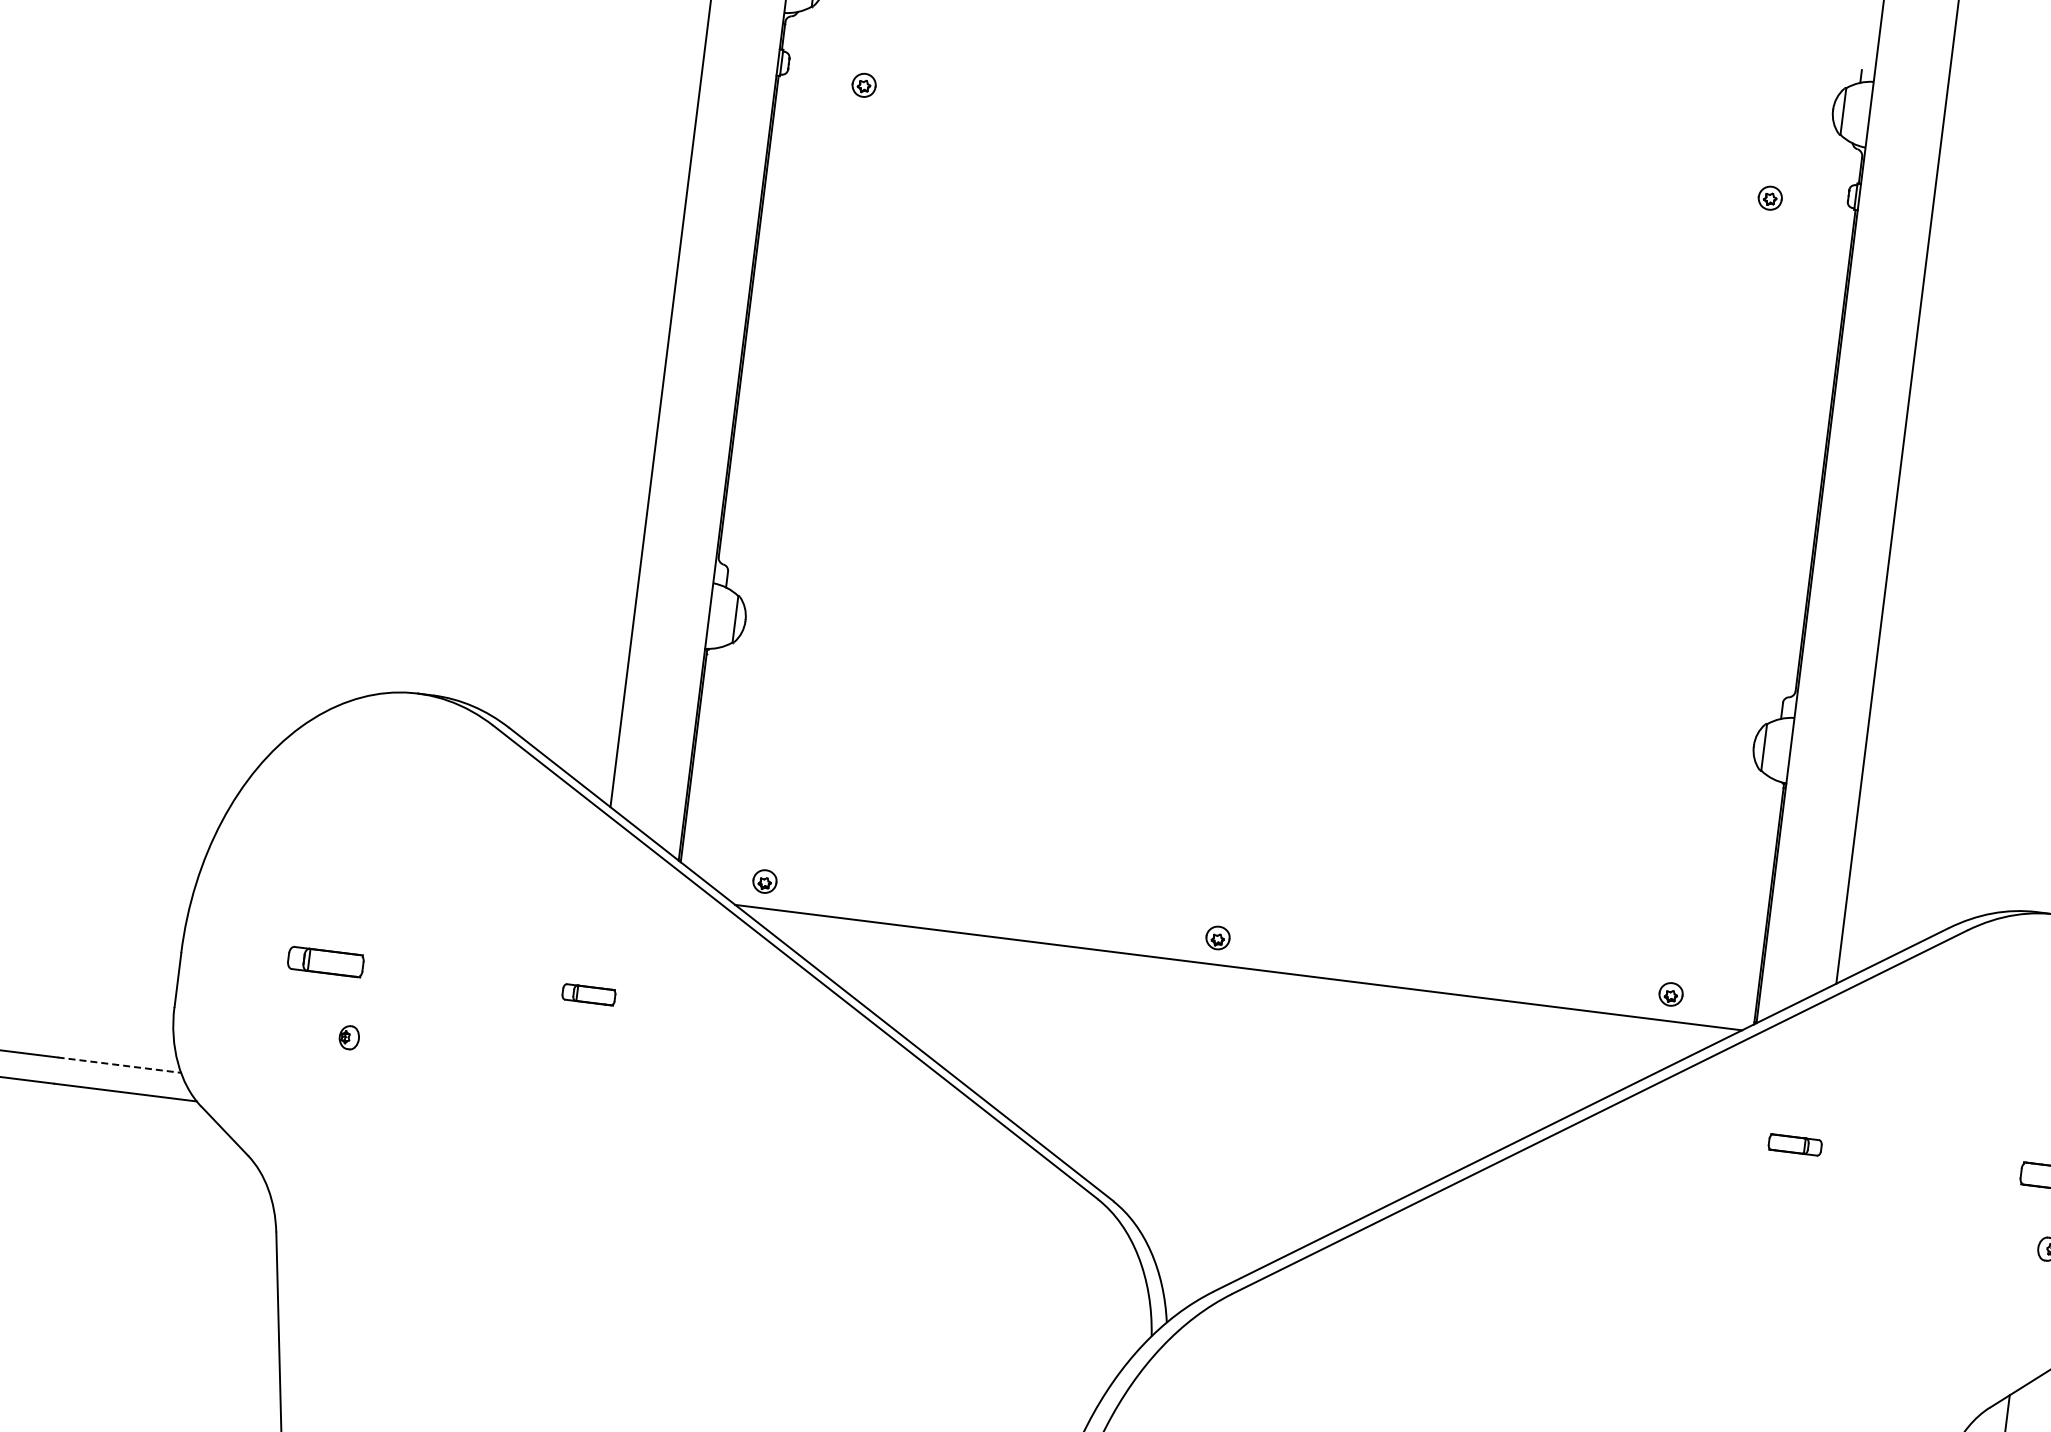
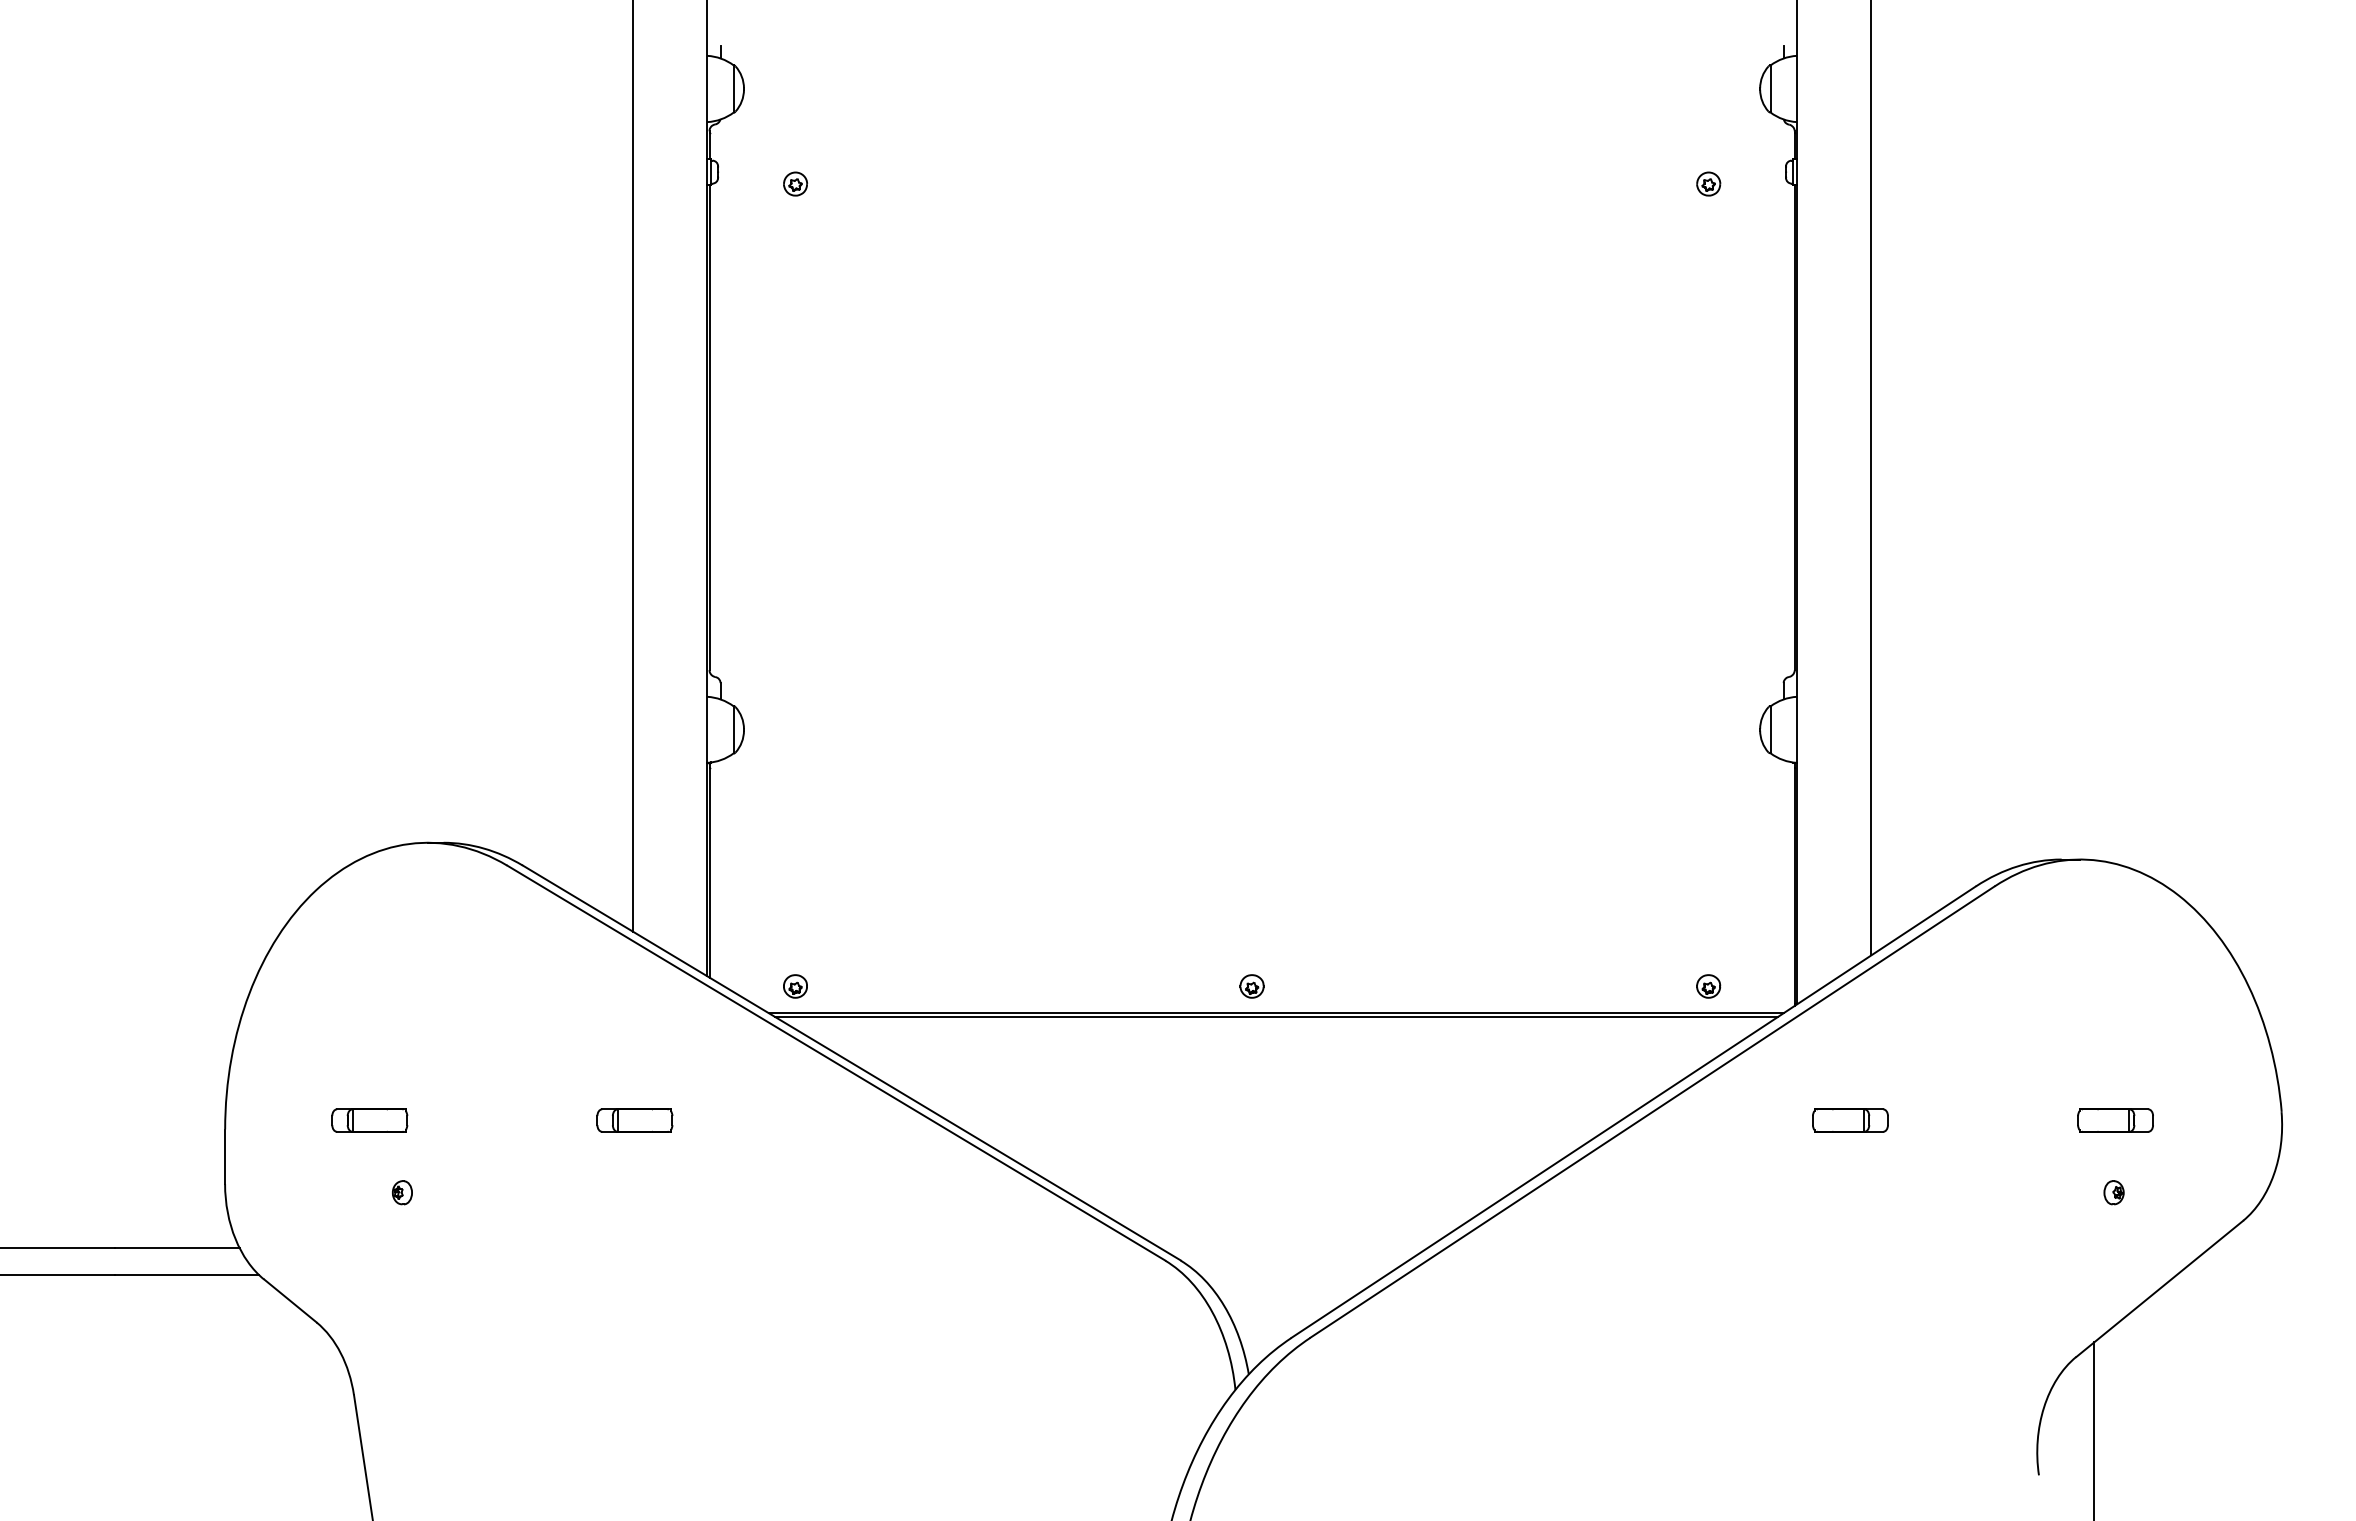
line: (1238, 970) -> (1276, 1016), added
part: (588, 994) -> (634, 1120), size x1.43
line: (120, 1065) -> (178, 1248), dashed -> solid
part: (1795, 1144) -> (1850, 1120), size x1.43

